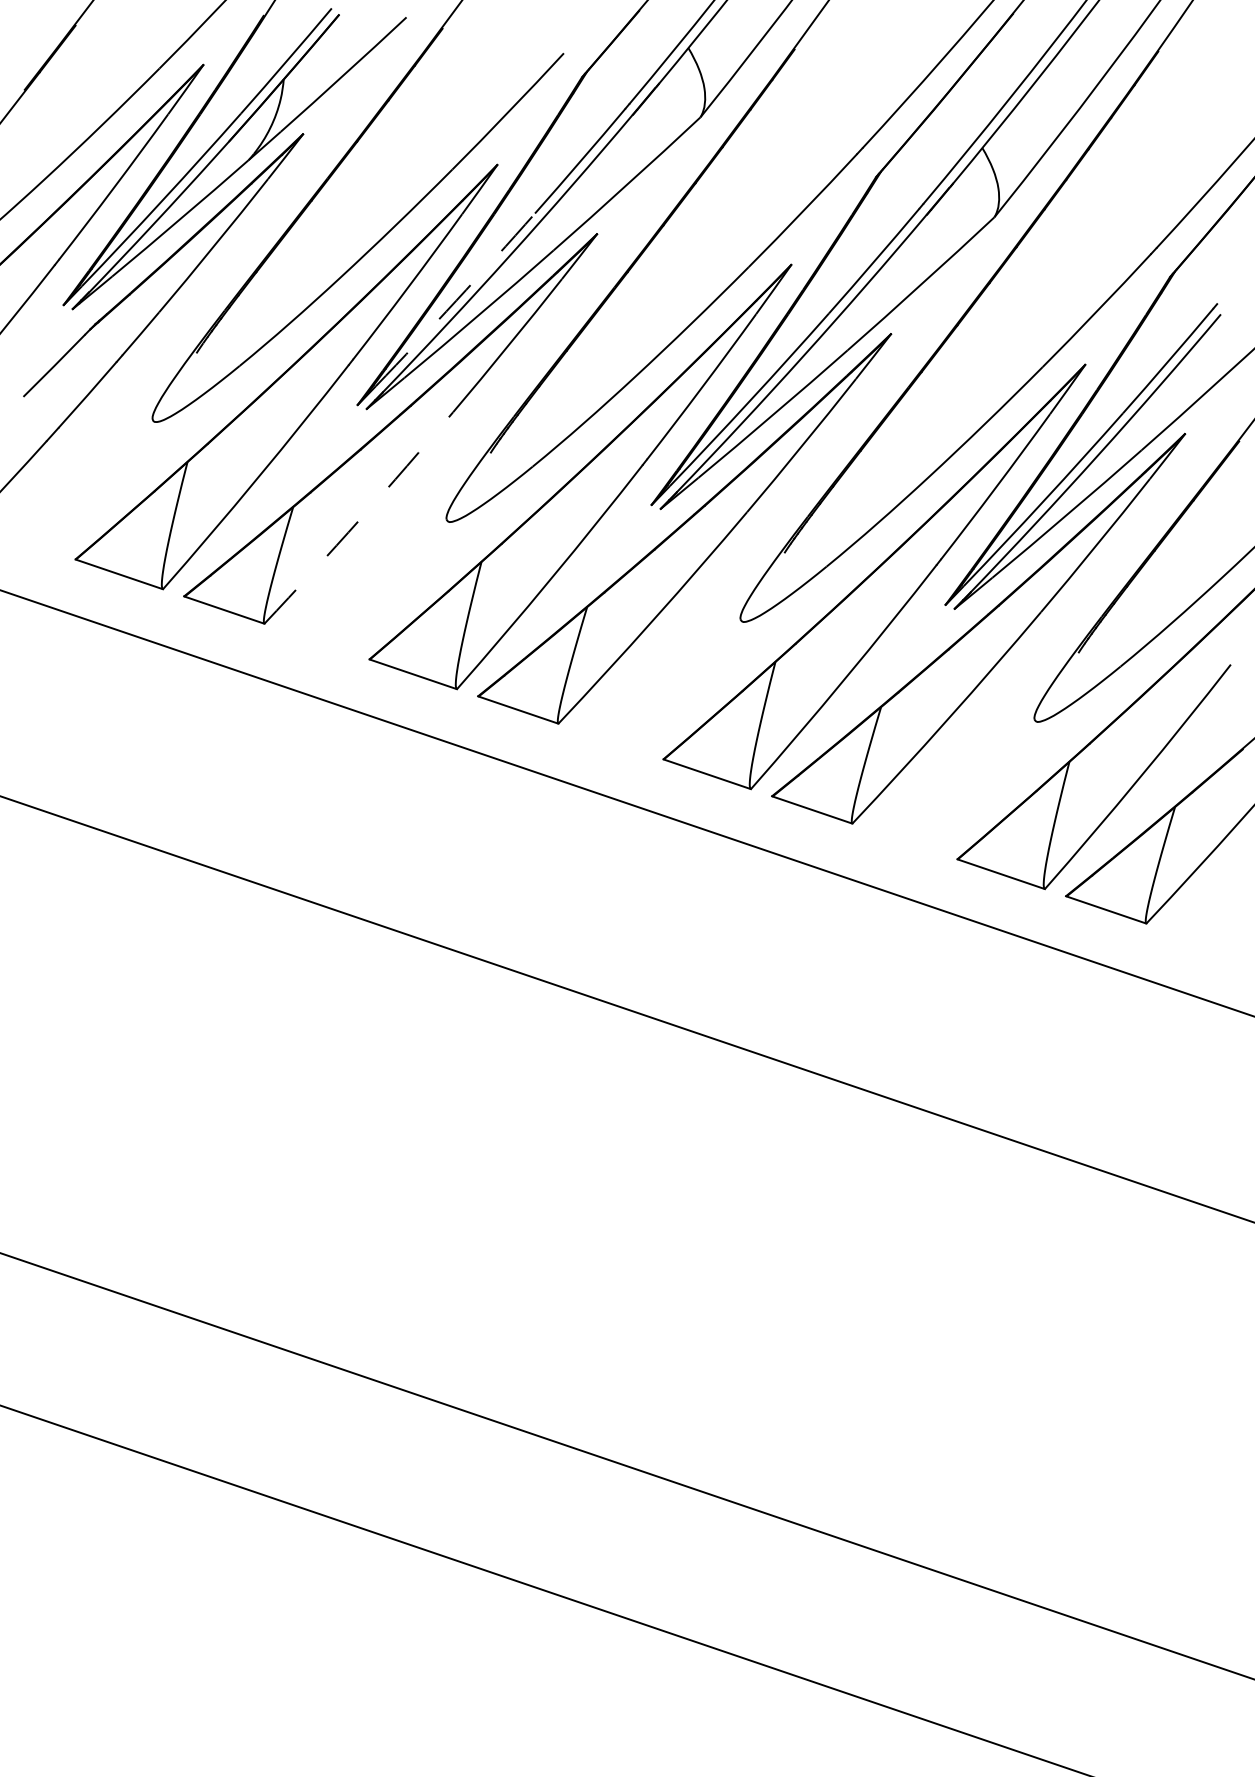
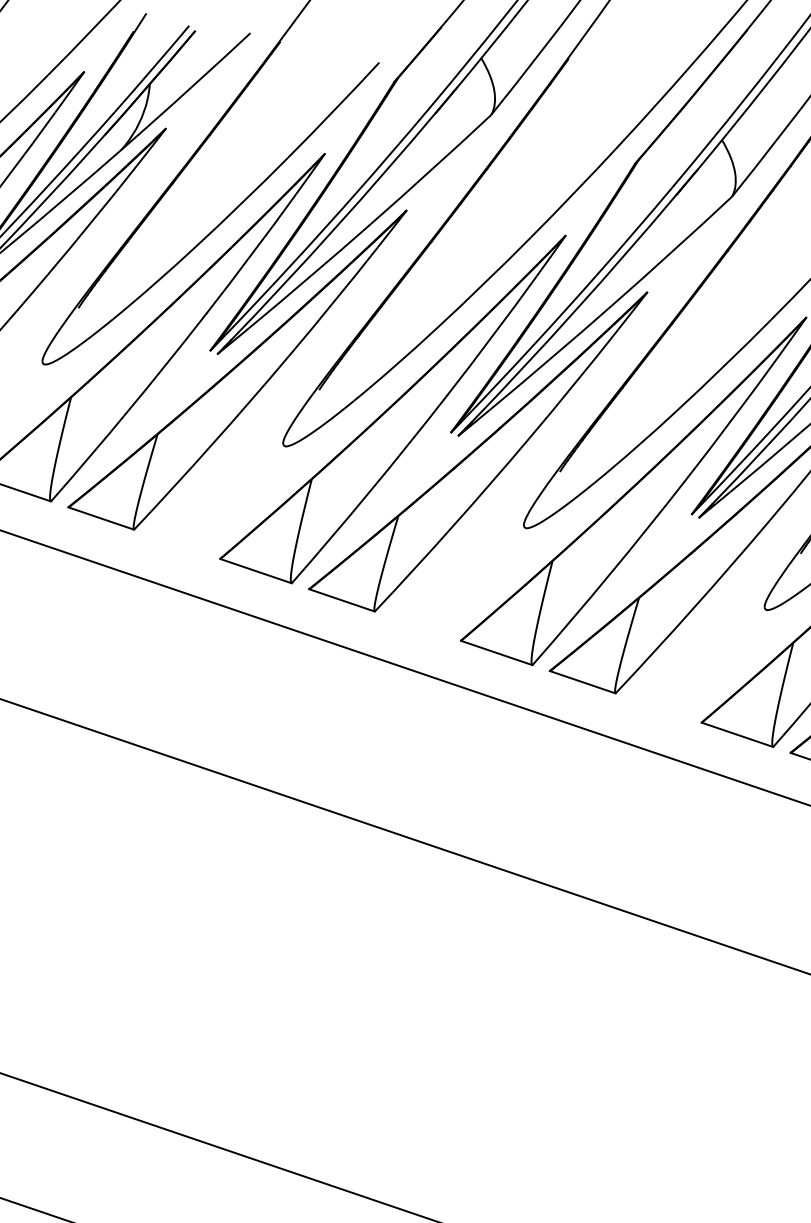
arc: (456, 300) -> (291, 264), dashed -> solid
arc: (360, 519) -> (212, 444), dashed -> solid

